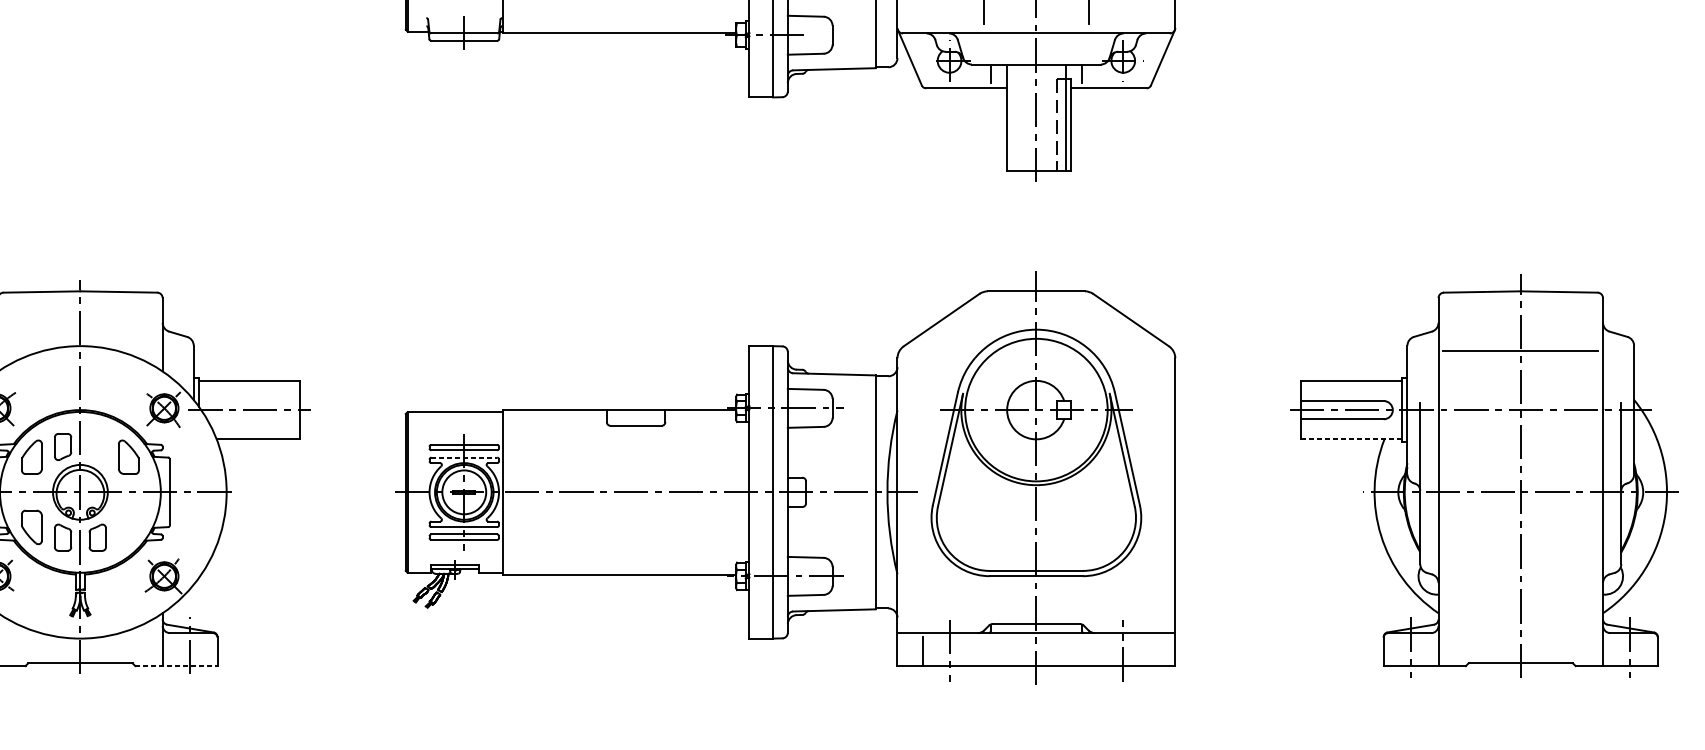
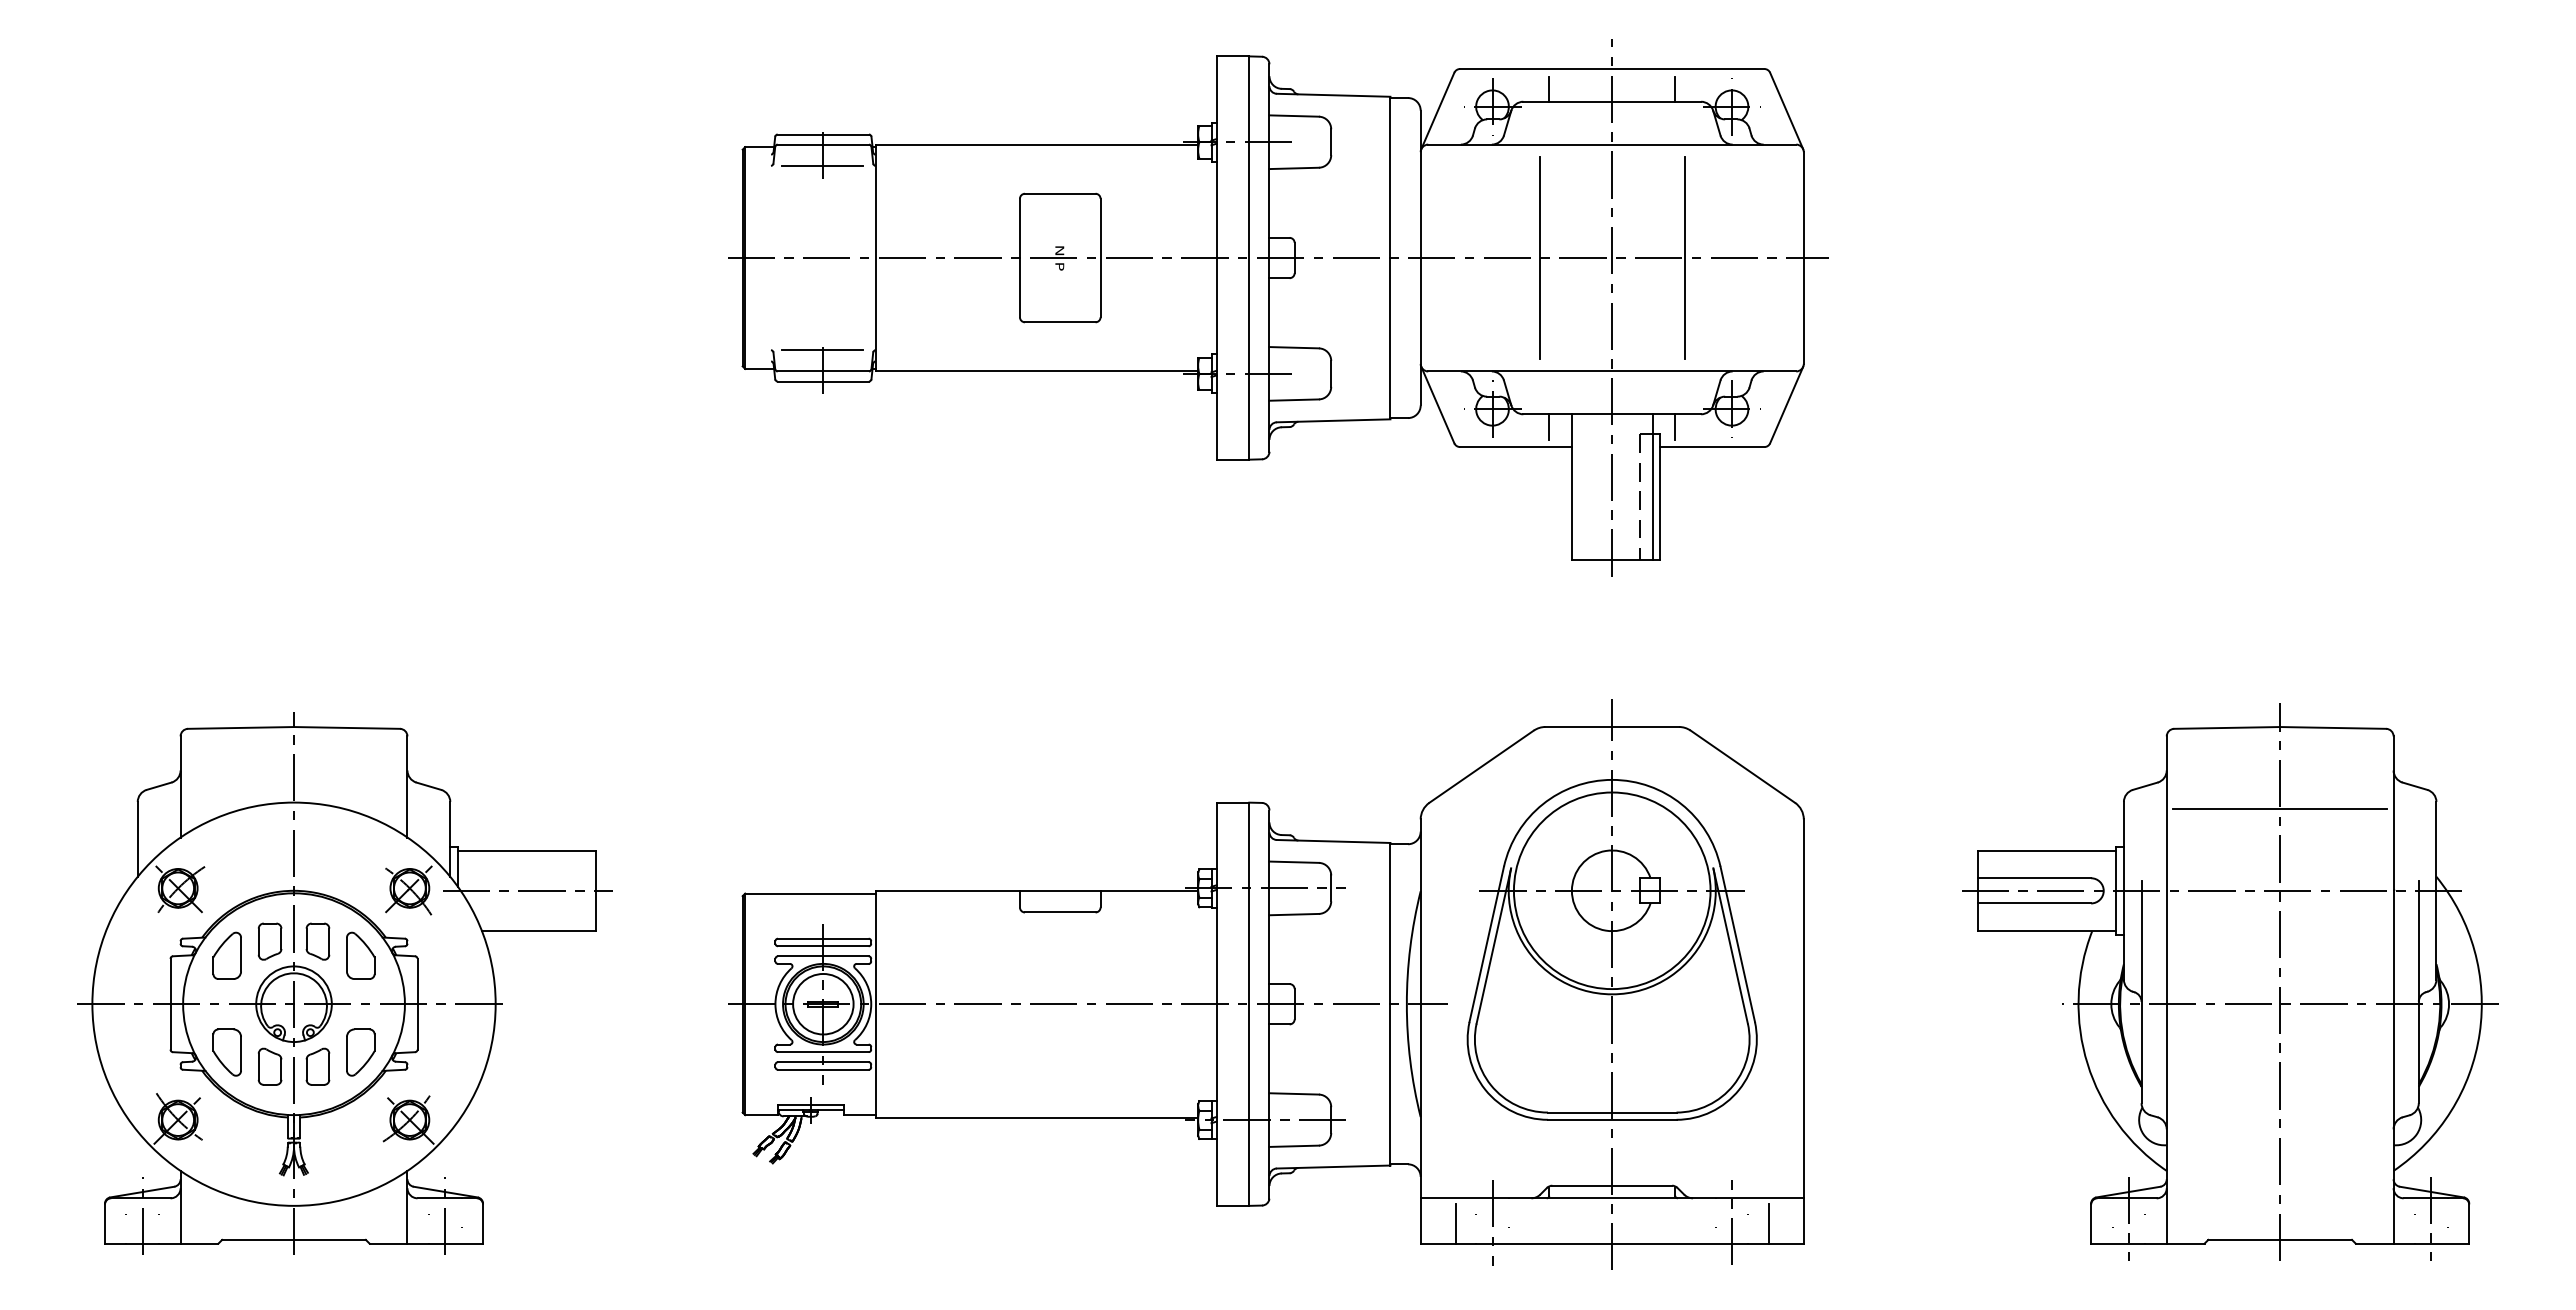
line: (463, 17) -> (822, 349), added
line: (1351, 439) -> (2046, 931), dashed -> solid
part: (97, 446) -> (317, 941), added
line: (464, 457) -> (823, 956), dashed -> solid
part: (128, 527) -> (360, 1052), added
line: (1149, 651) -> (1768, 1223), added
line: (176, 665) -> (426, 1243), dashed -> solid

